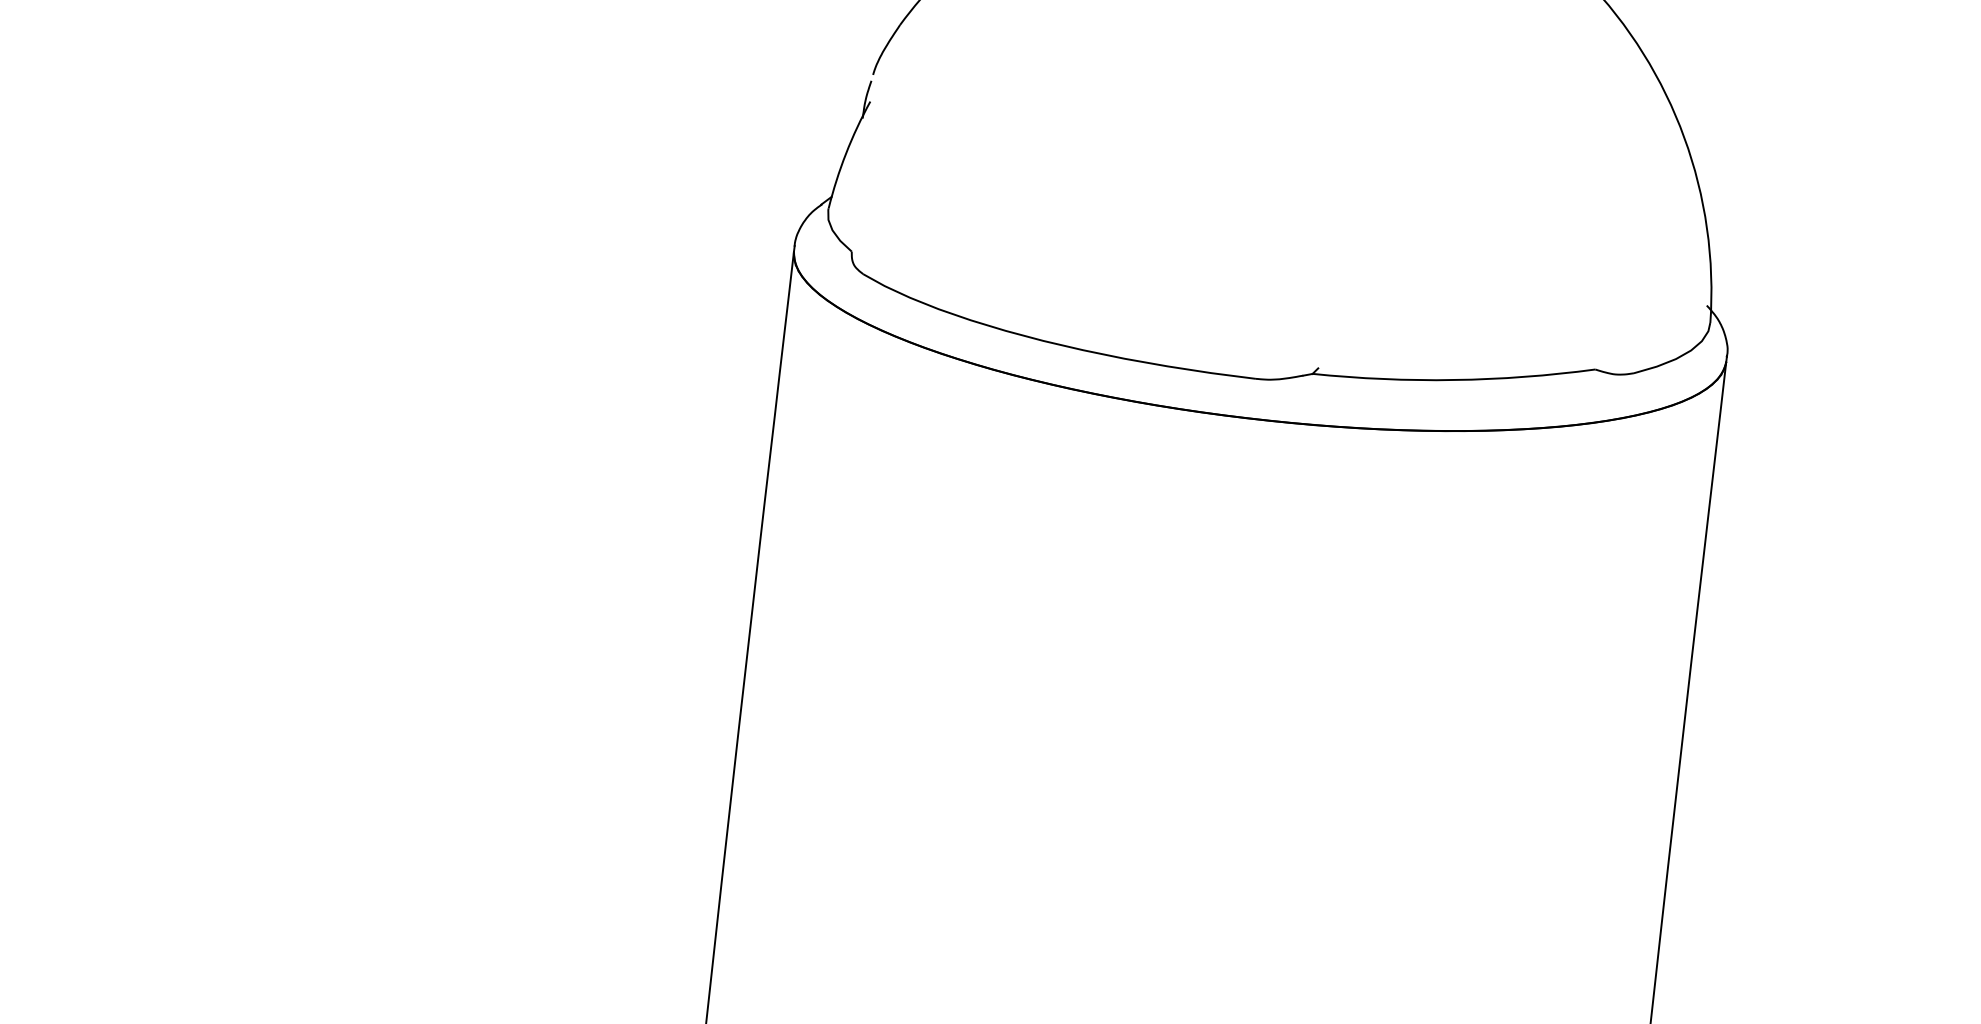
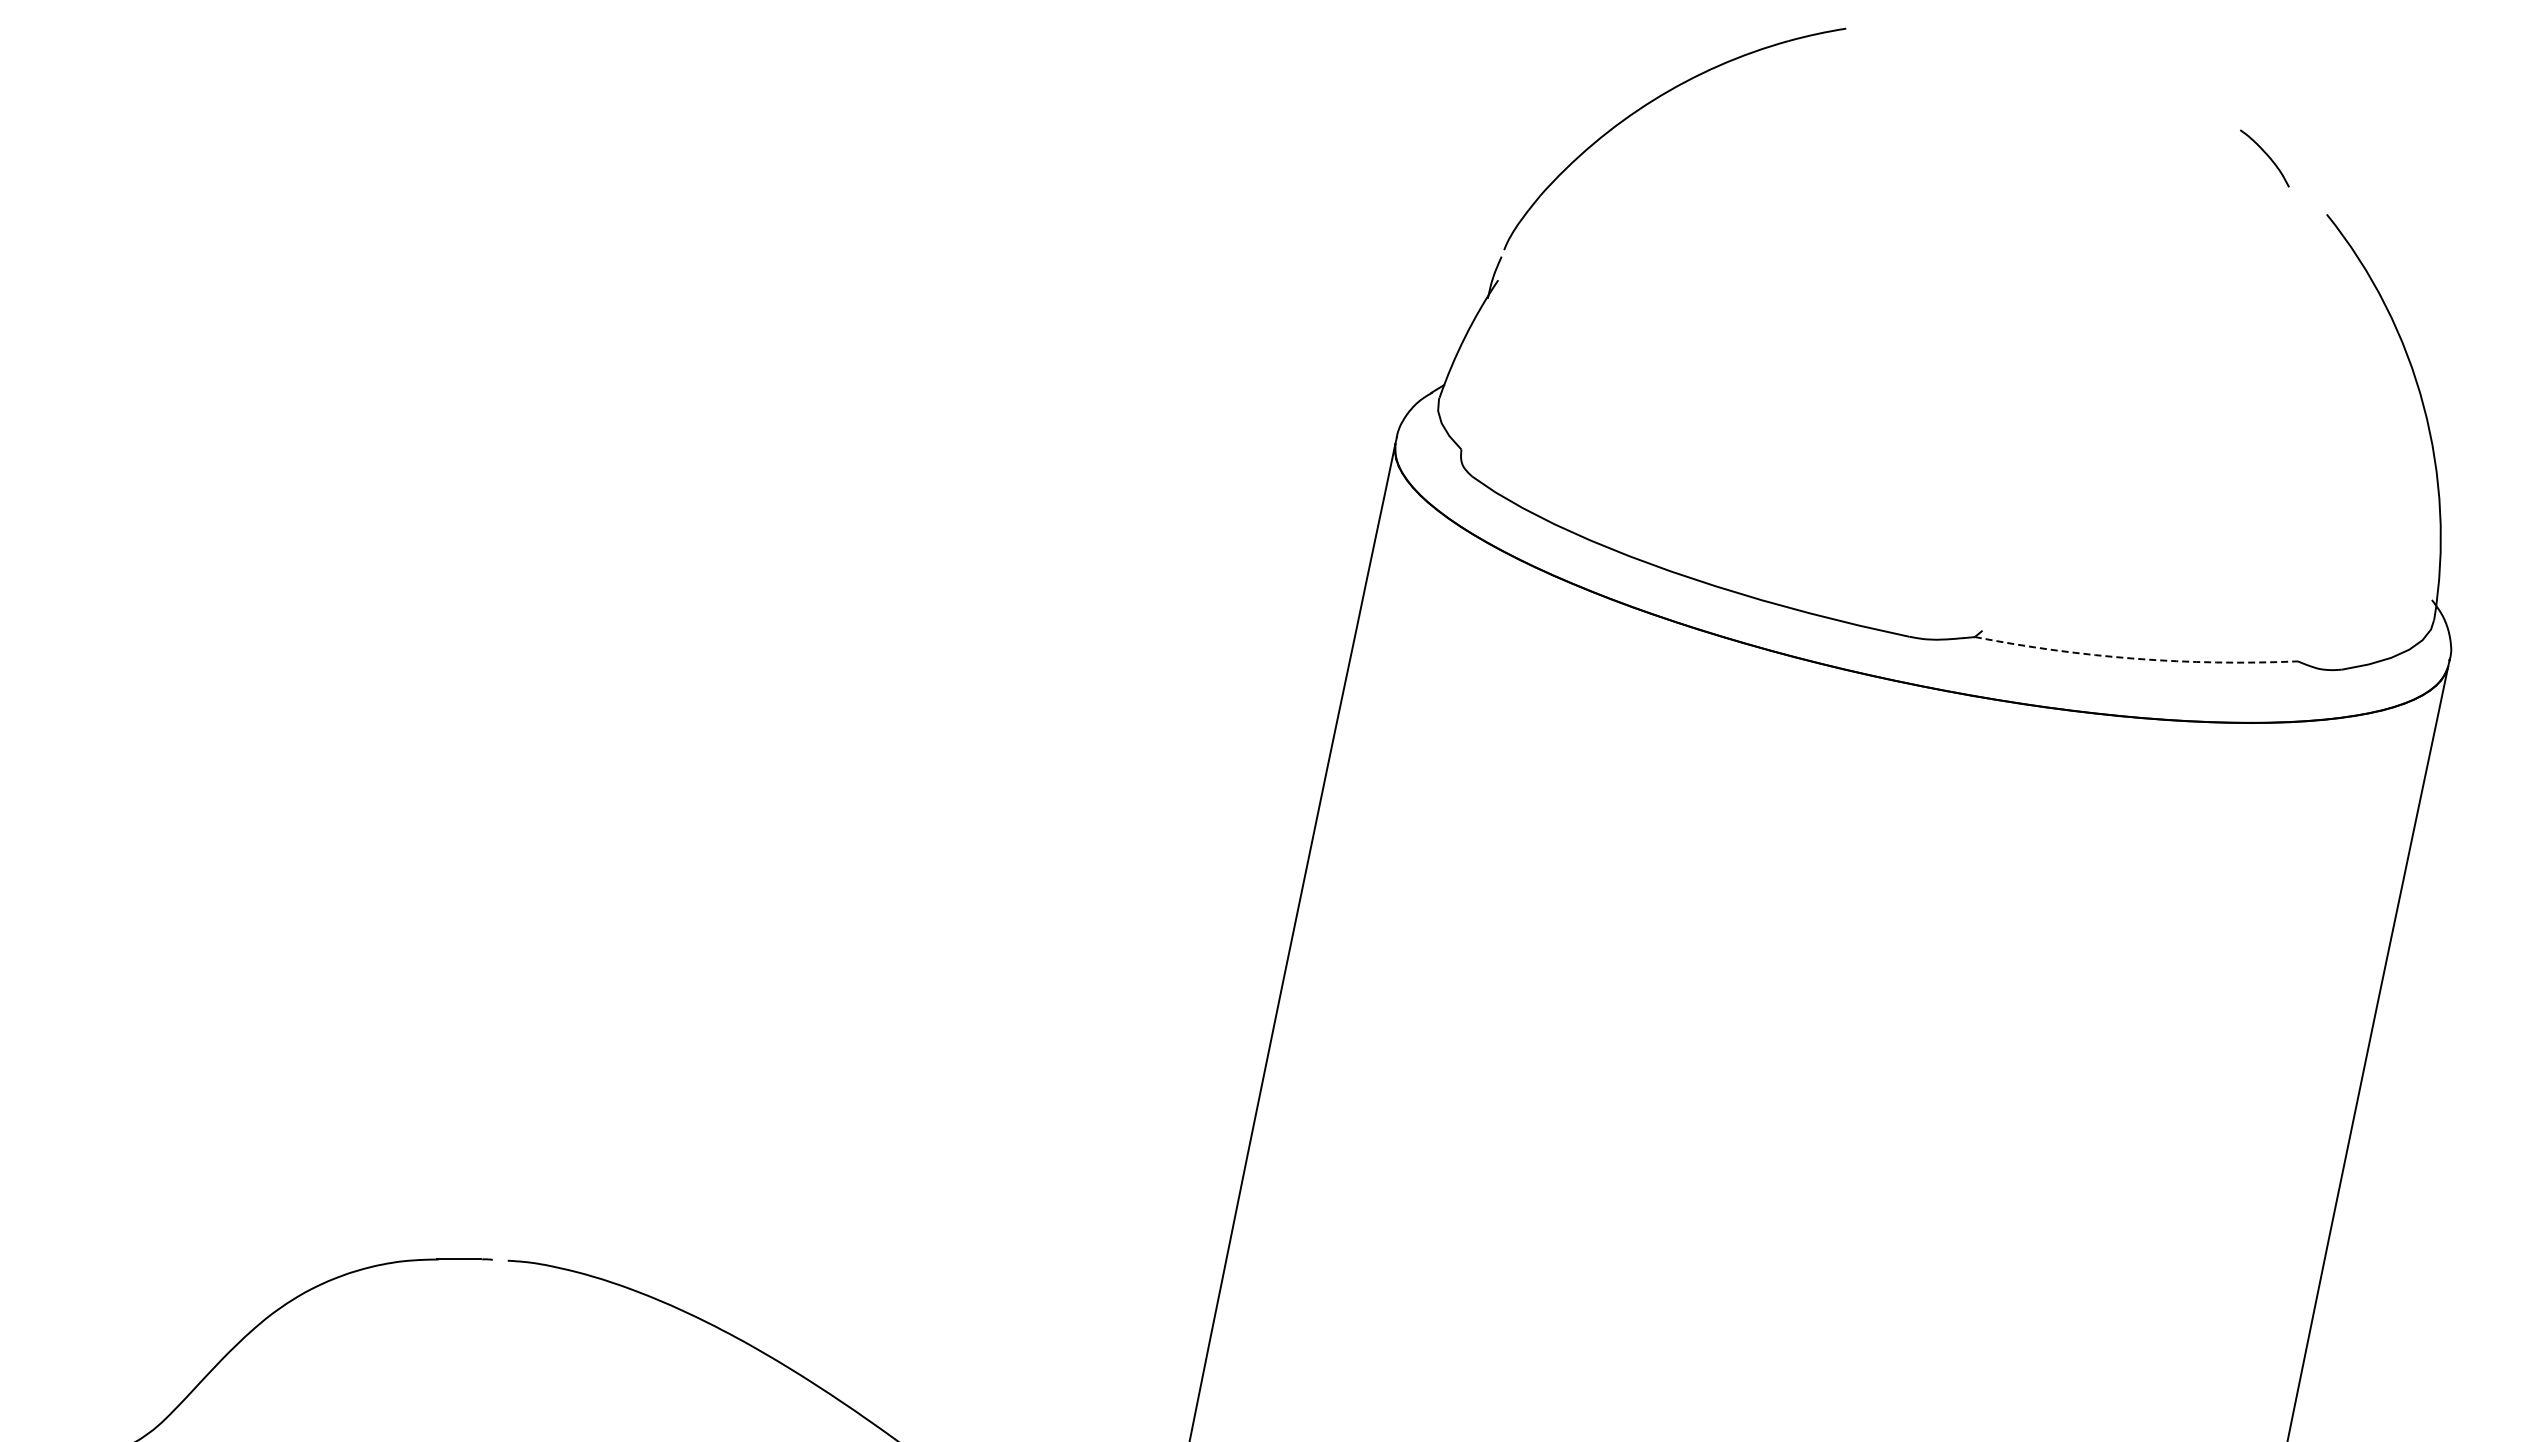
arc: (1453, 379) -> (2135, 658), solid -> dashed

